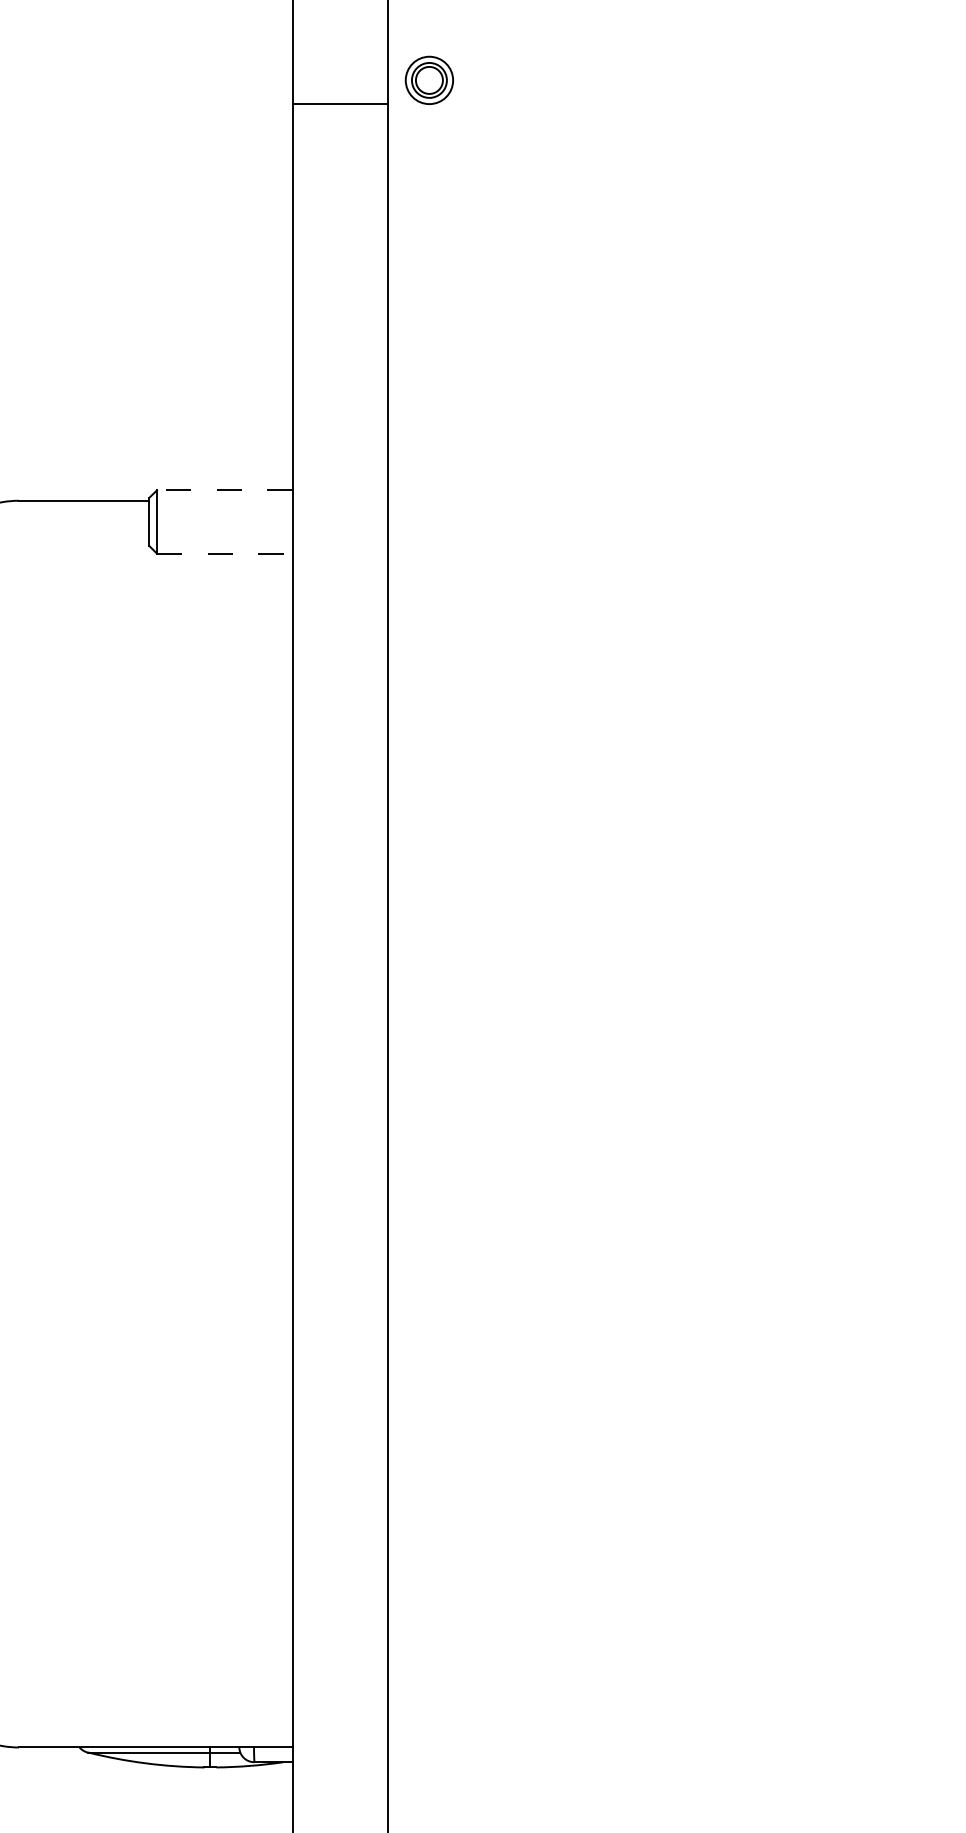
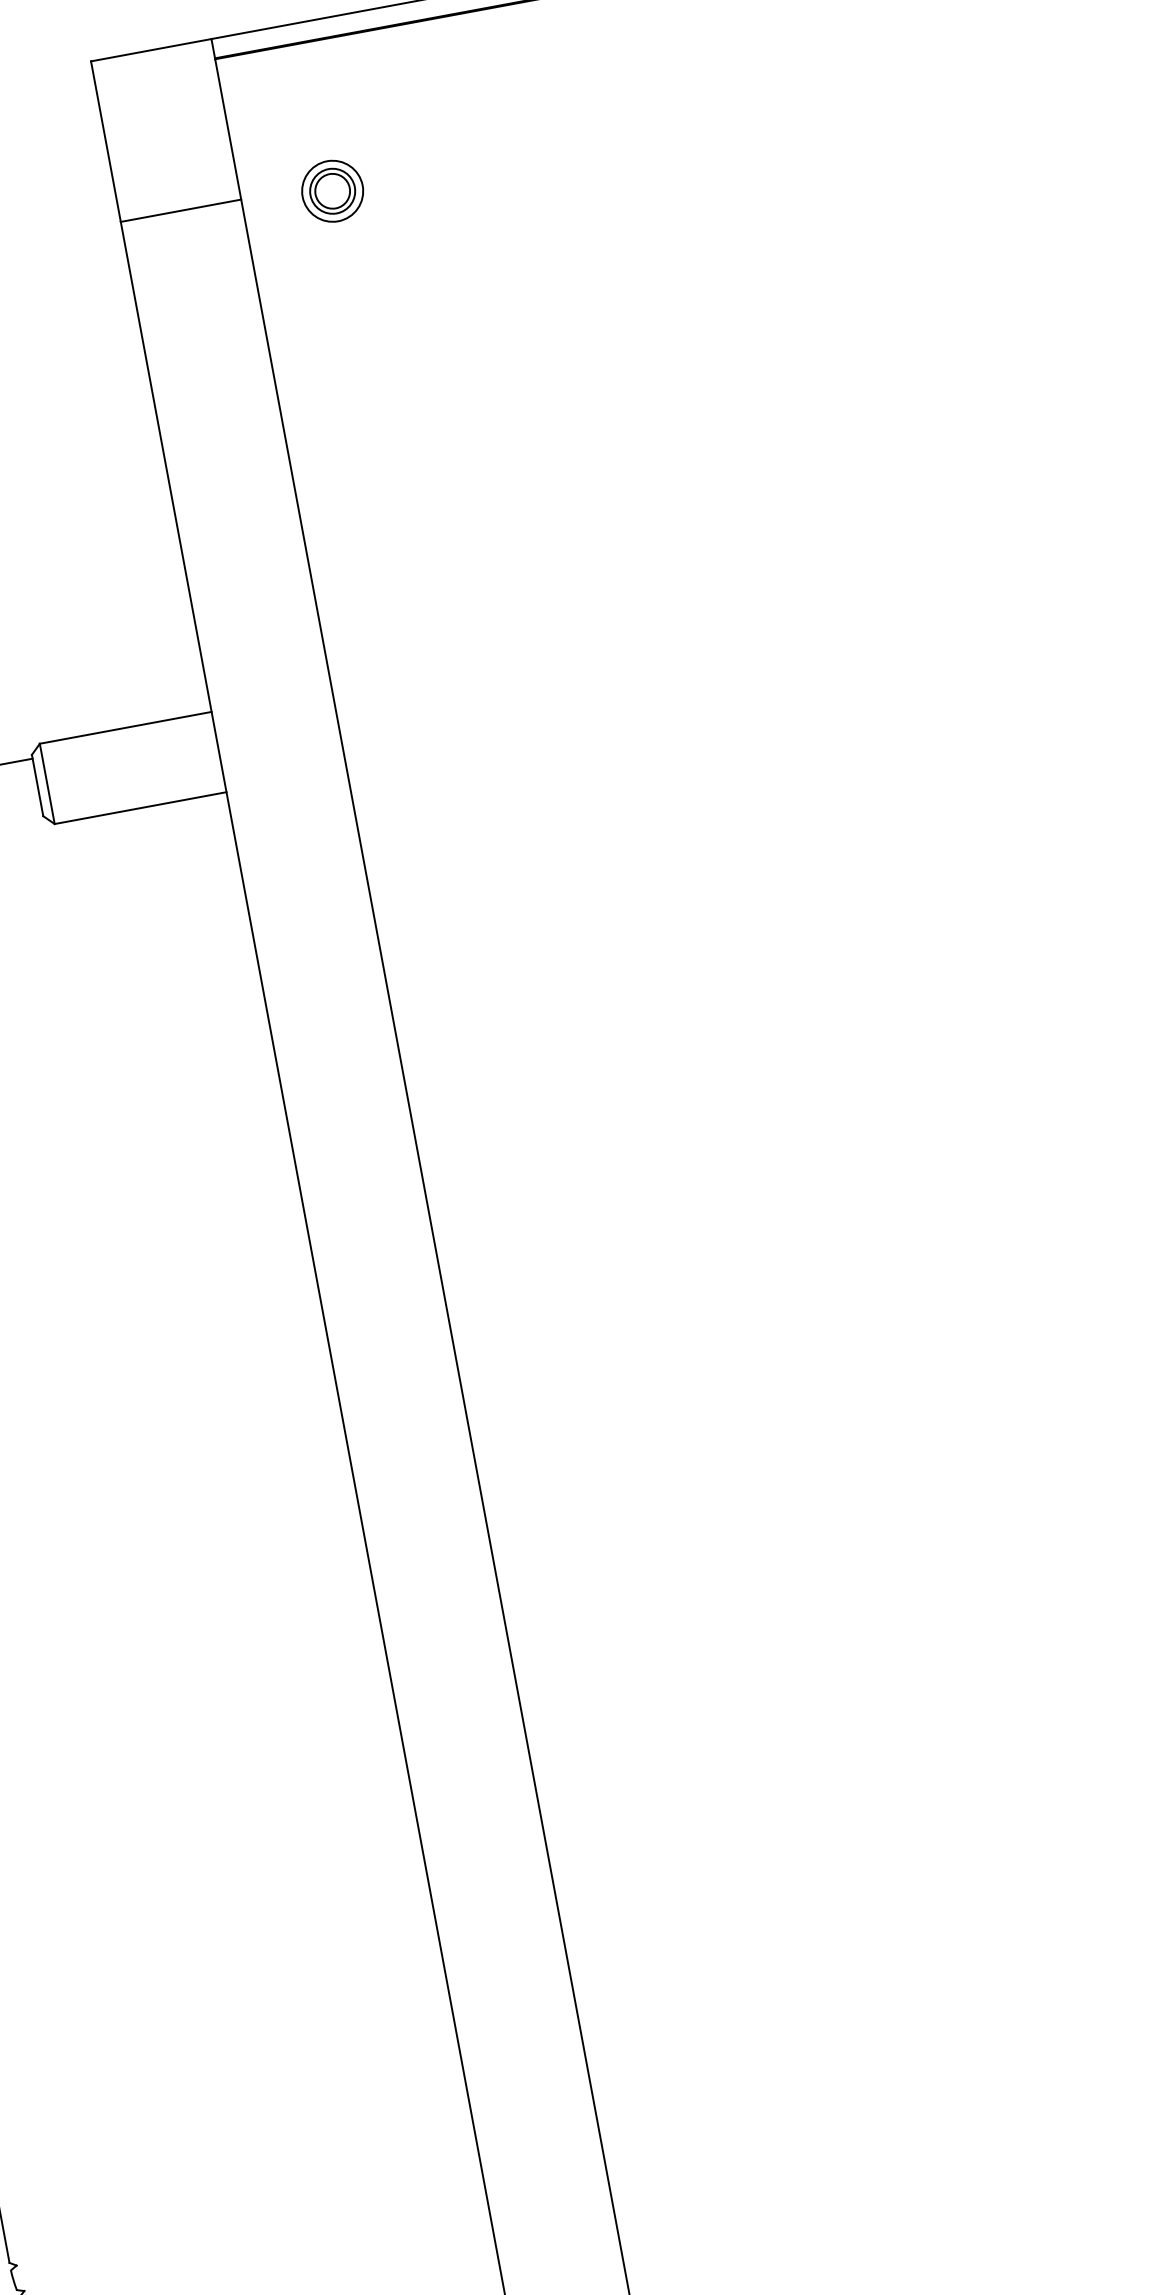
part: (428, 79) -> (331, 190), moved
line: (224, 490) -> (125, 728), dashed -> solid
line: (224, 553) -> (140, 807), dashed -> solid

